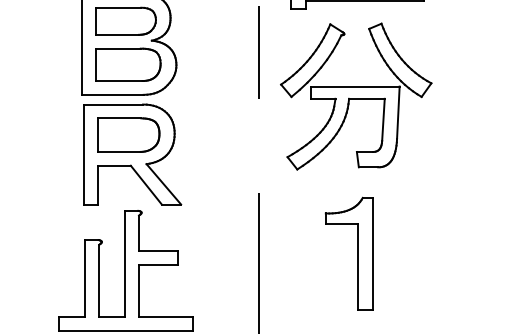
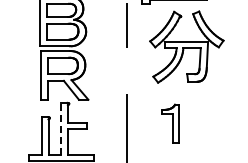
part: (355, 95) -> (186, 46), moved
part: (349, 253) -> (170, 123), size x0.7
line: (125, 263) -> (61, 128), solid -> dashed

